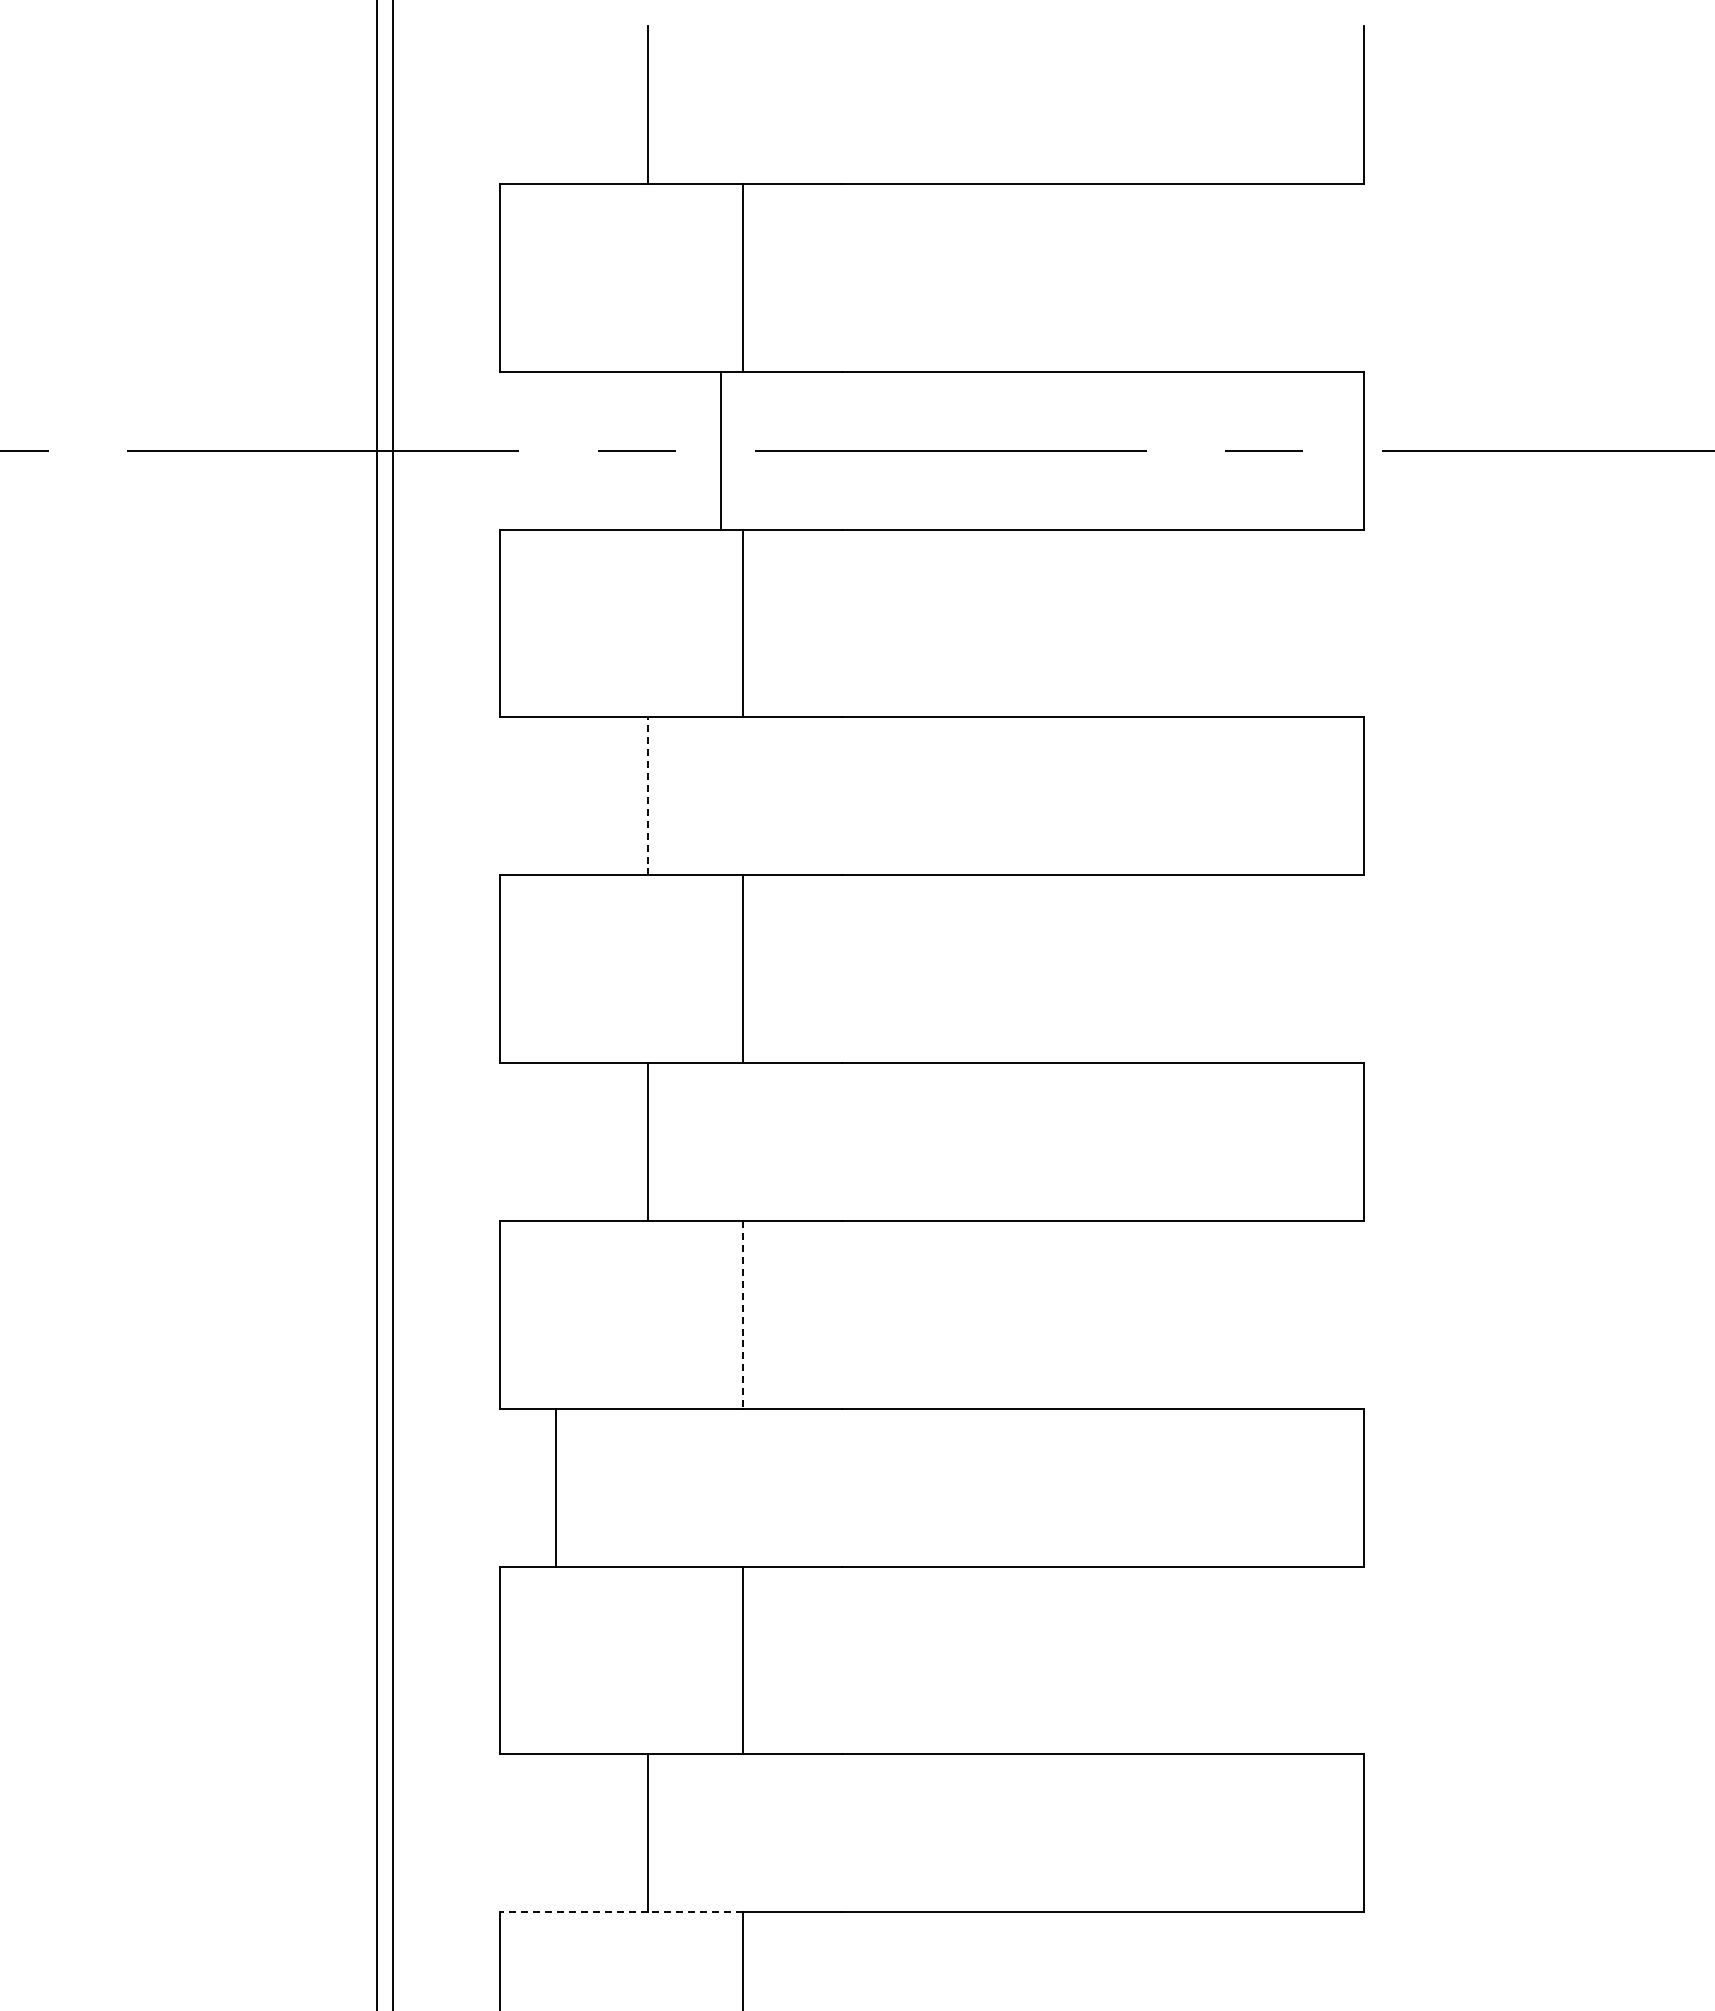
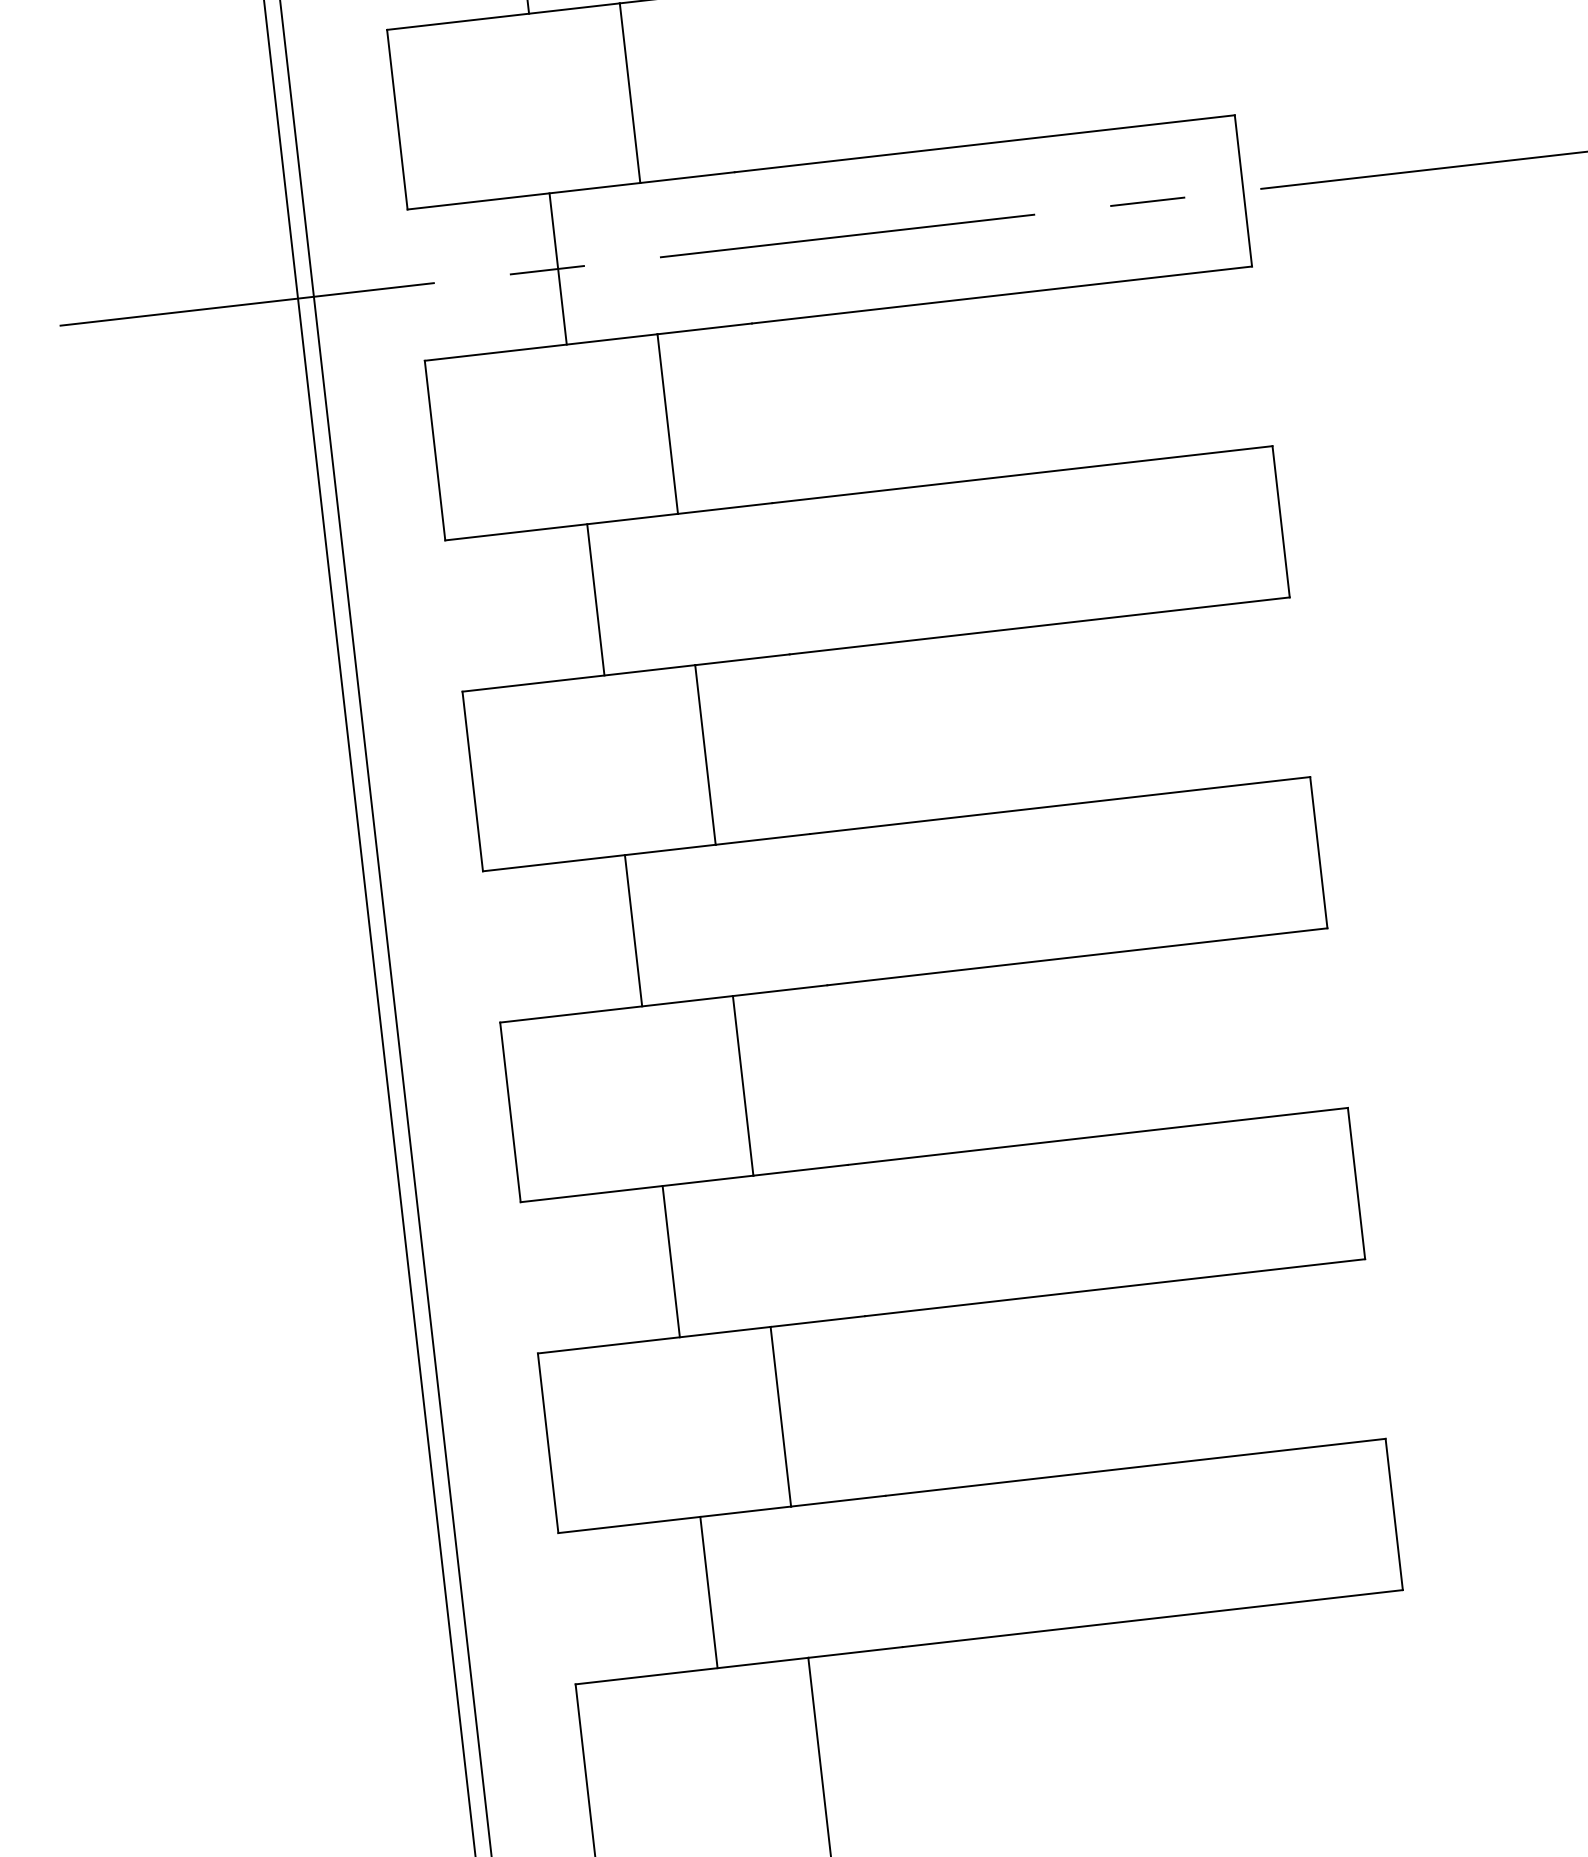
line: (721, 450) -> (558, 268), moved
line: (648, 795) -> (596, 598), dashed -> solid
line: (743, 1314) -> (743, 1085), dashed -> solid
line: (556, 1487) -> (671, 1261), moved
line: (621, 1912) -> (691, 1671), dashed -> solid

